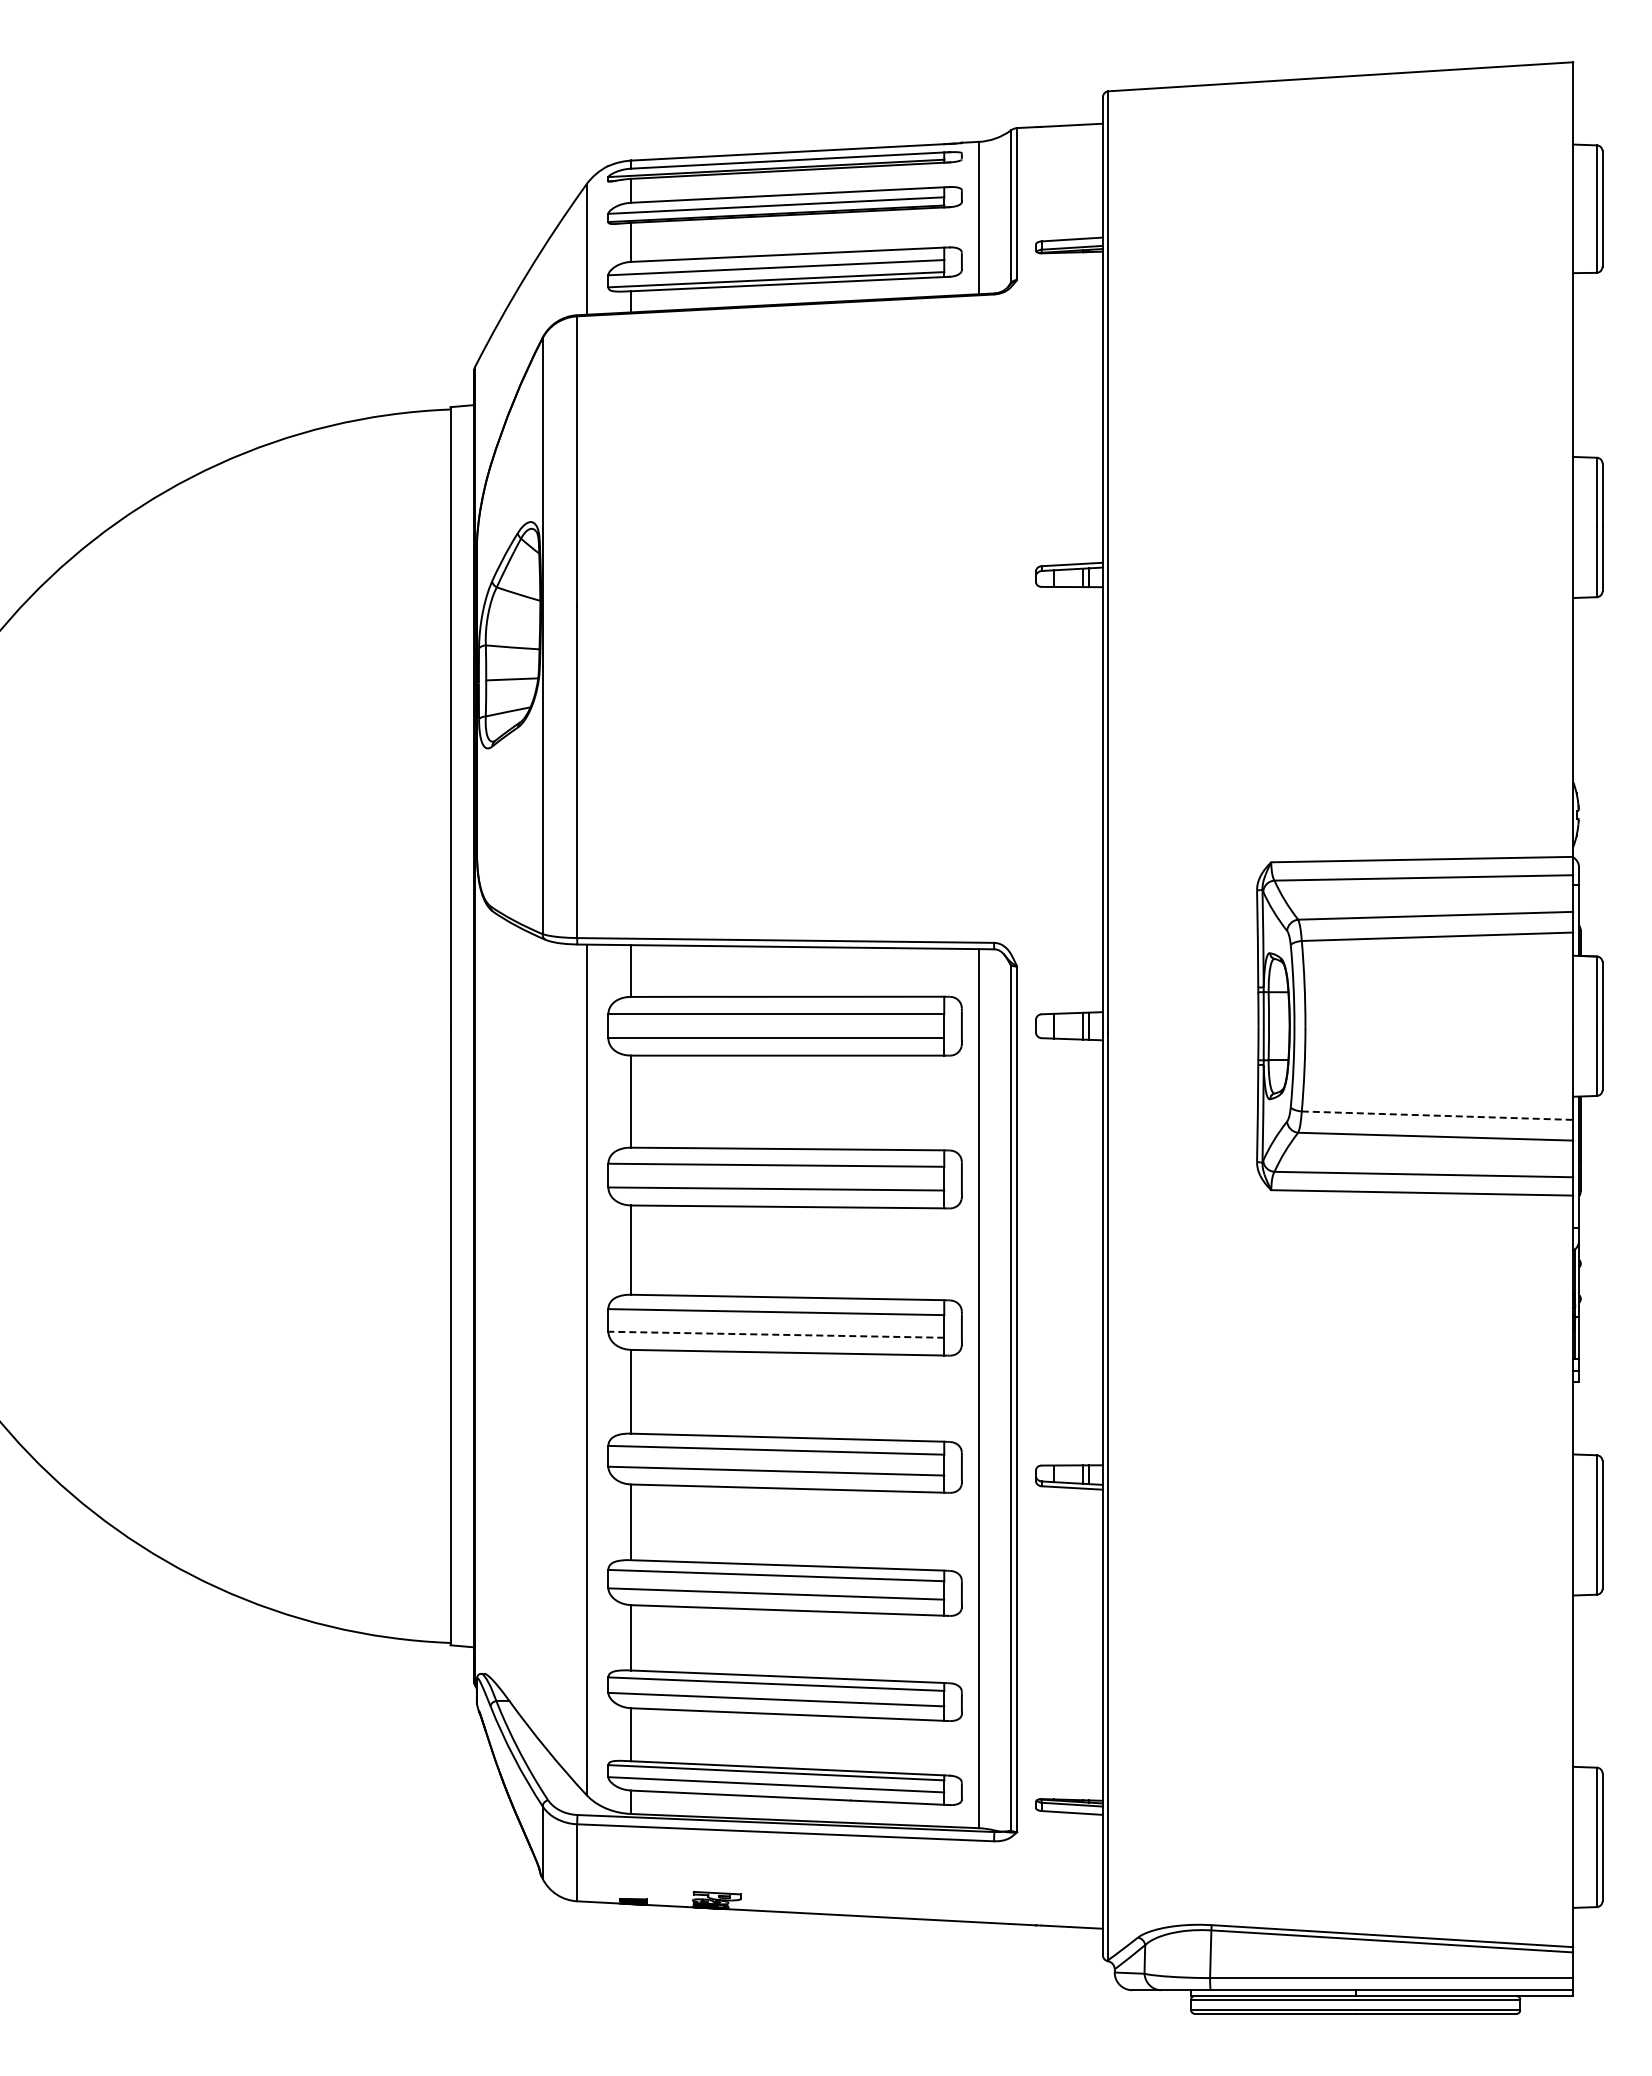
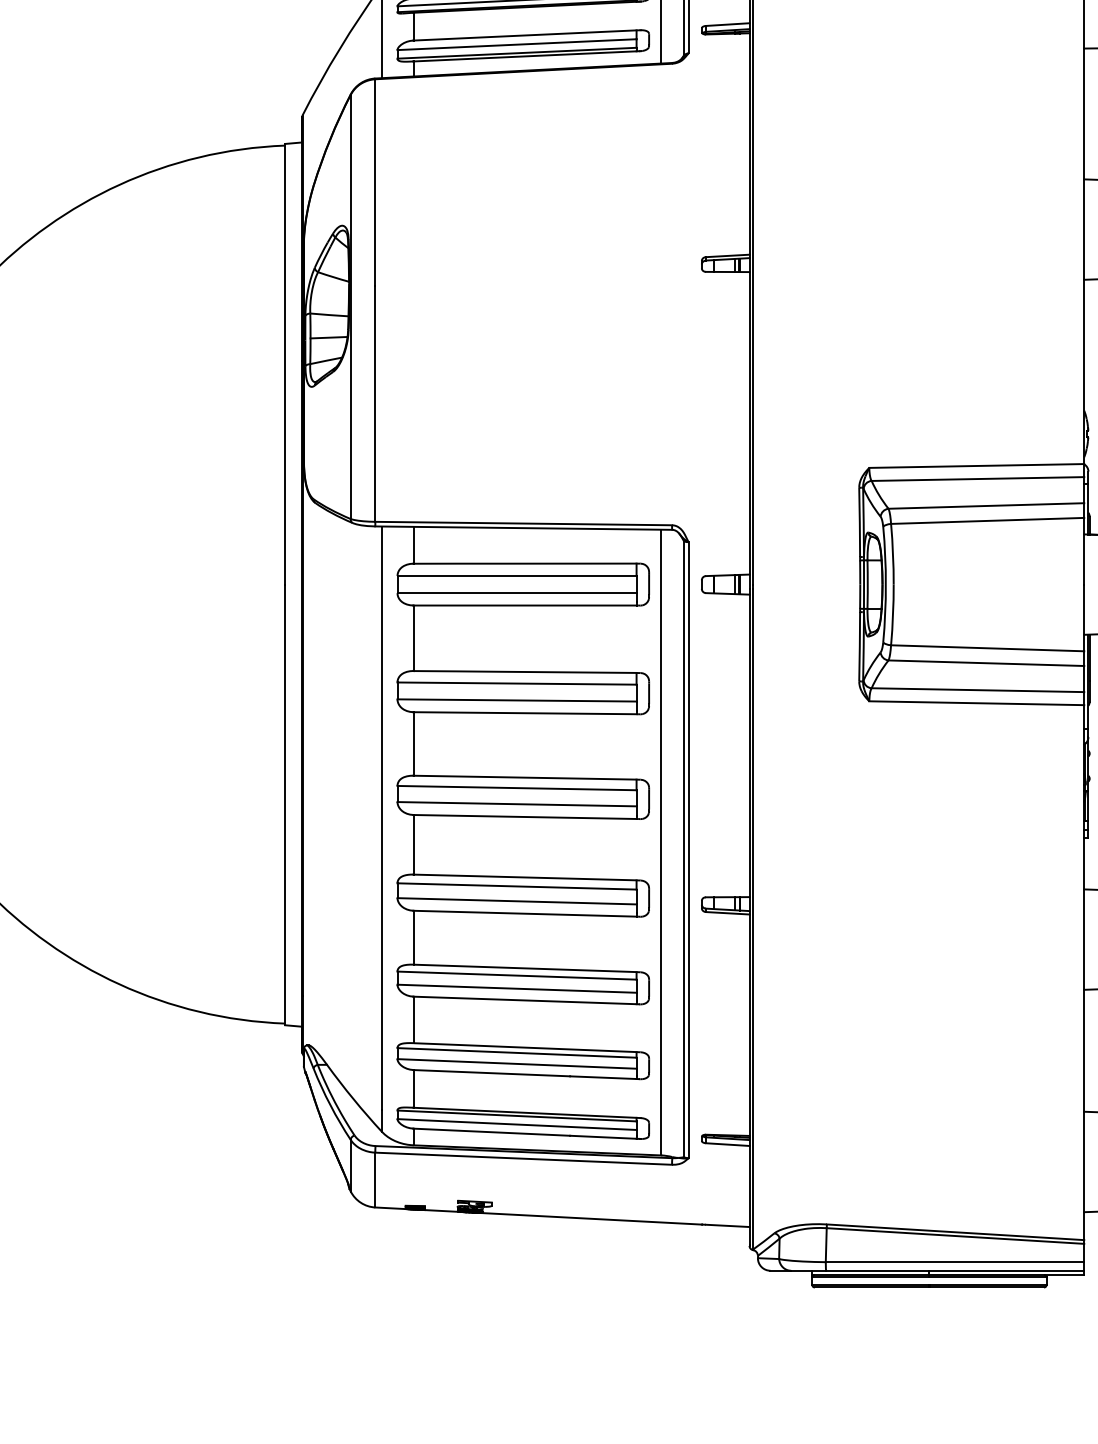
line: (1437, 1115) -> (987, 648), dashed -> solid
line: (776, 1334) -> (517, 804), dashed -> solid

